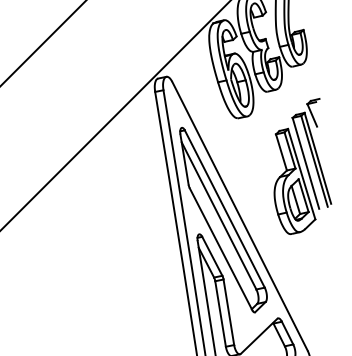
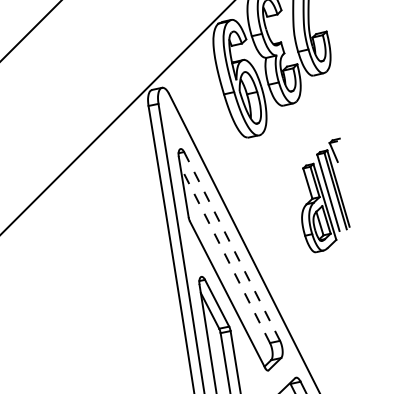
part: (302, 166) -> (325, 195), size x0.7
line: (224, 208) -> (231, 245), solid -> dashed
line: (219, 215) -> (225, 254), solid -> dashed

